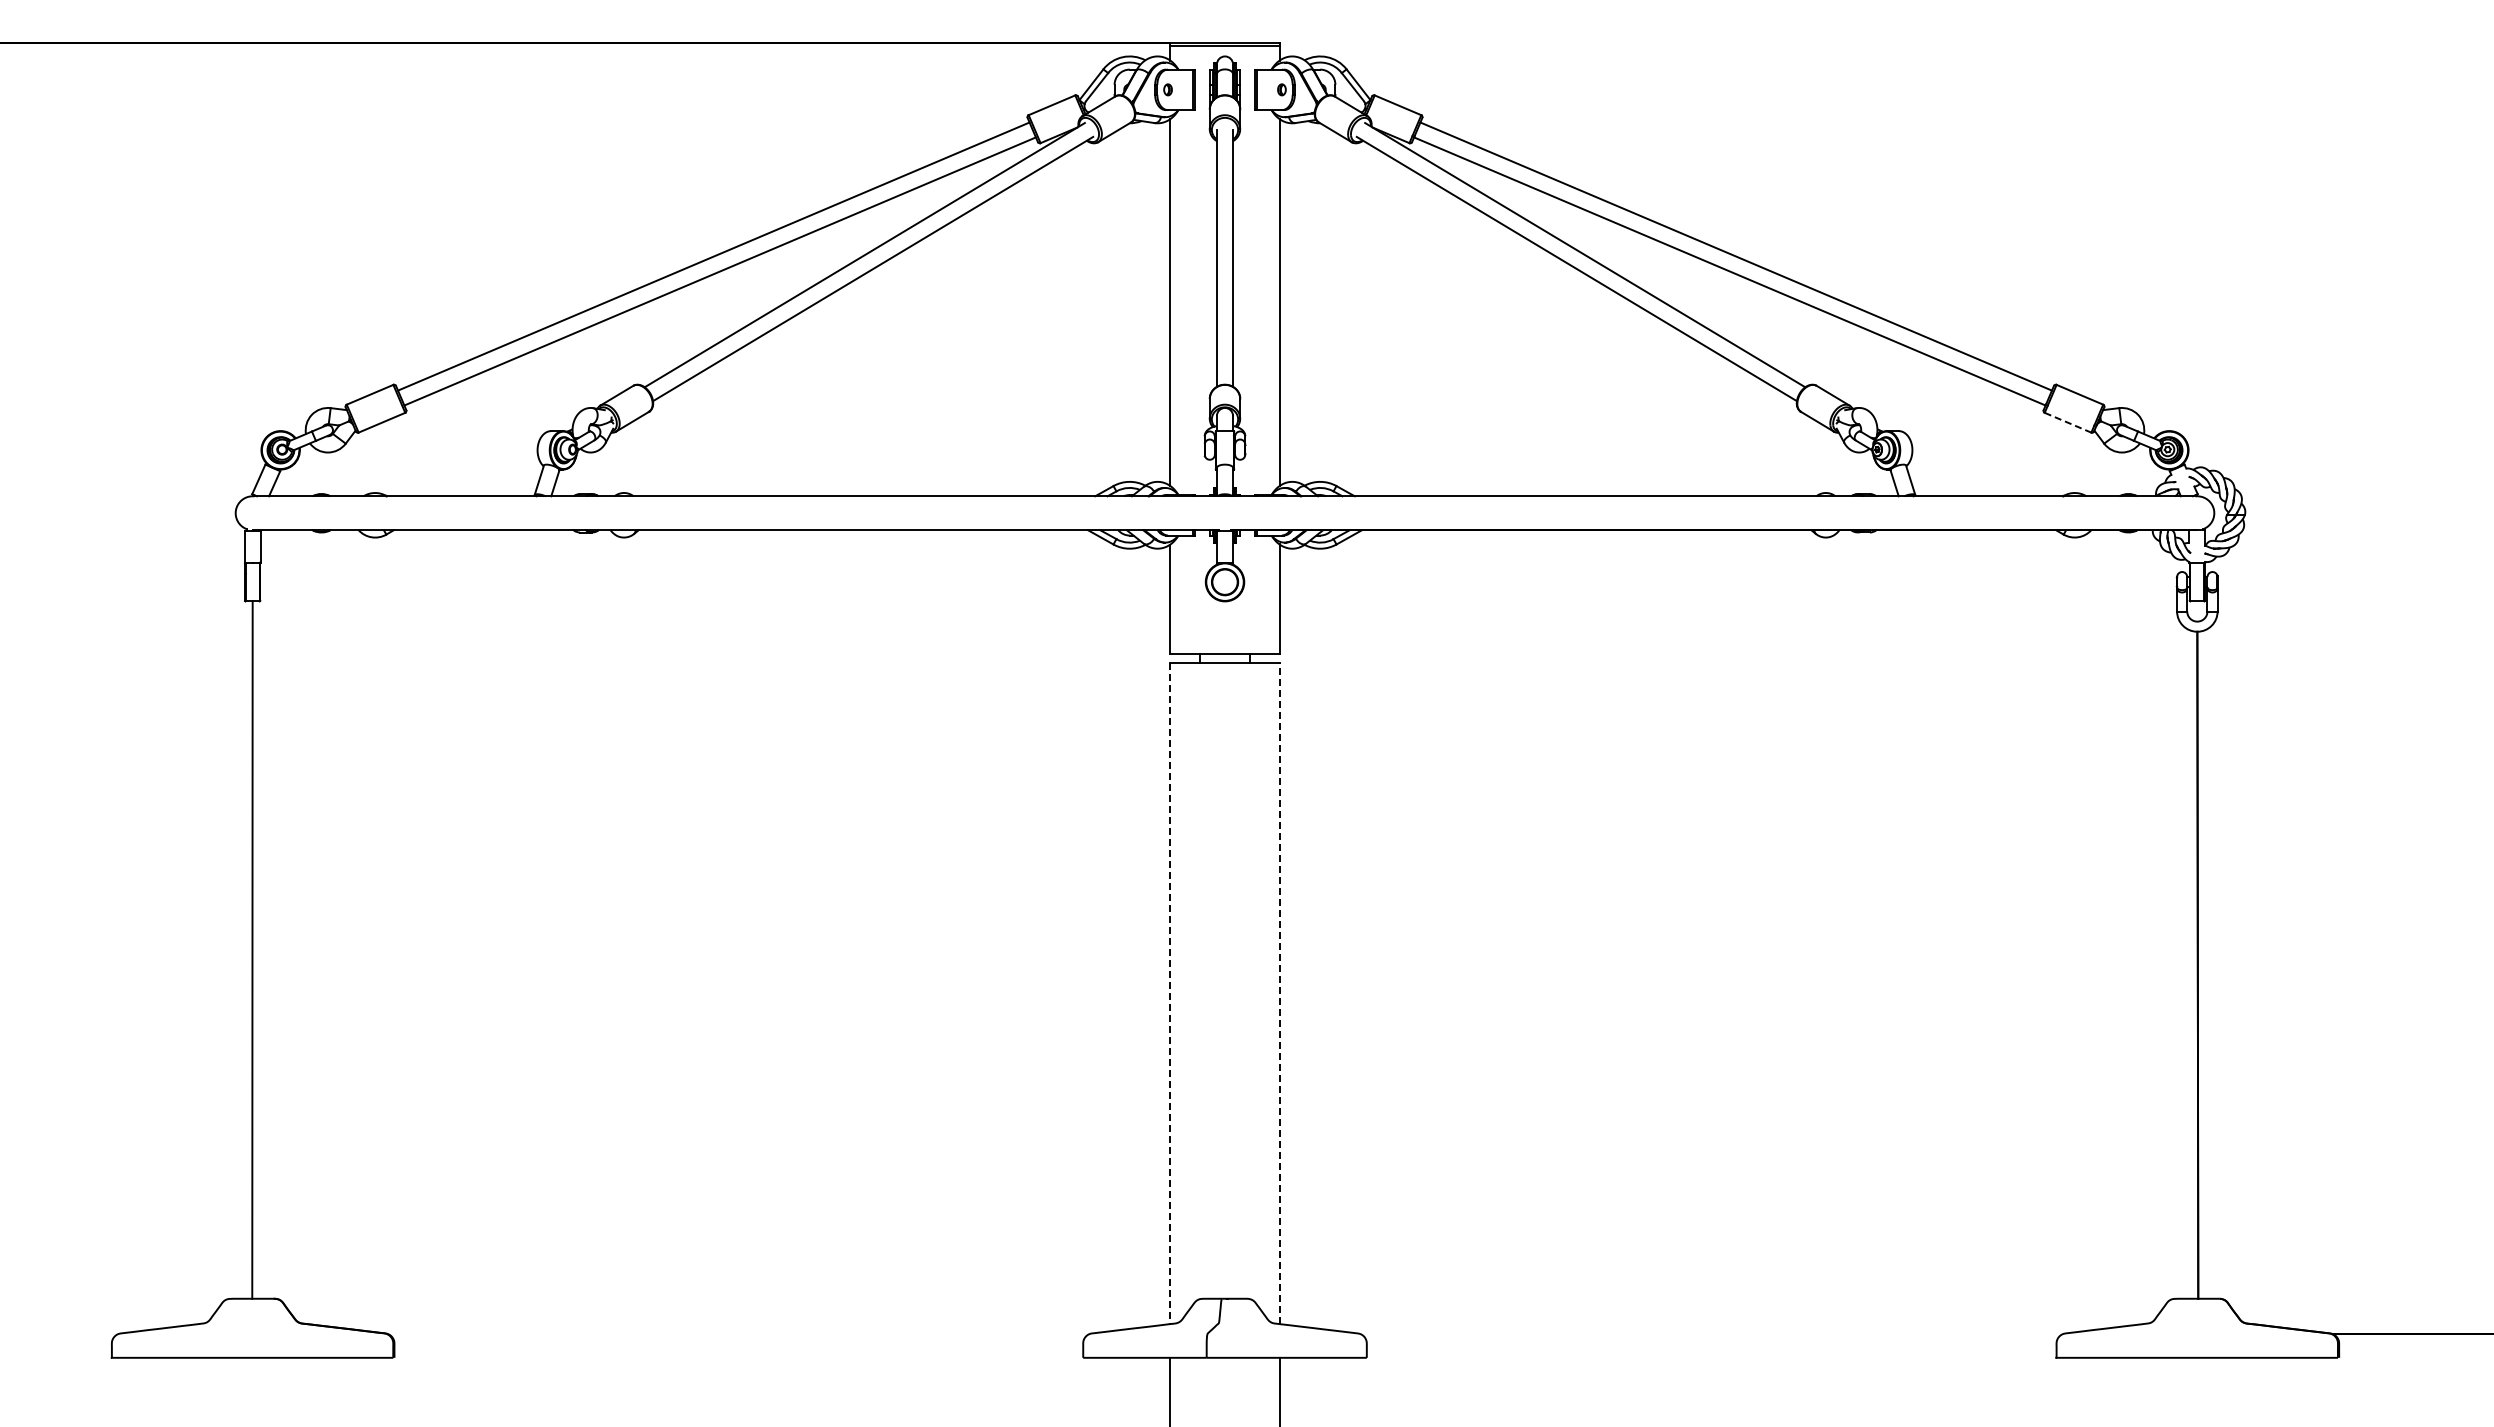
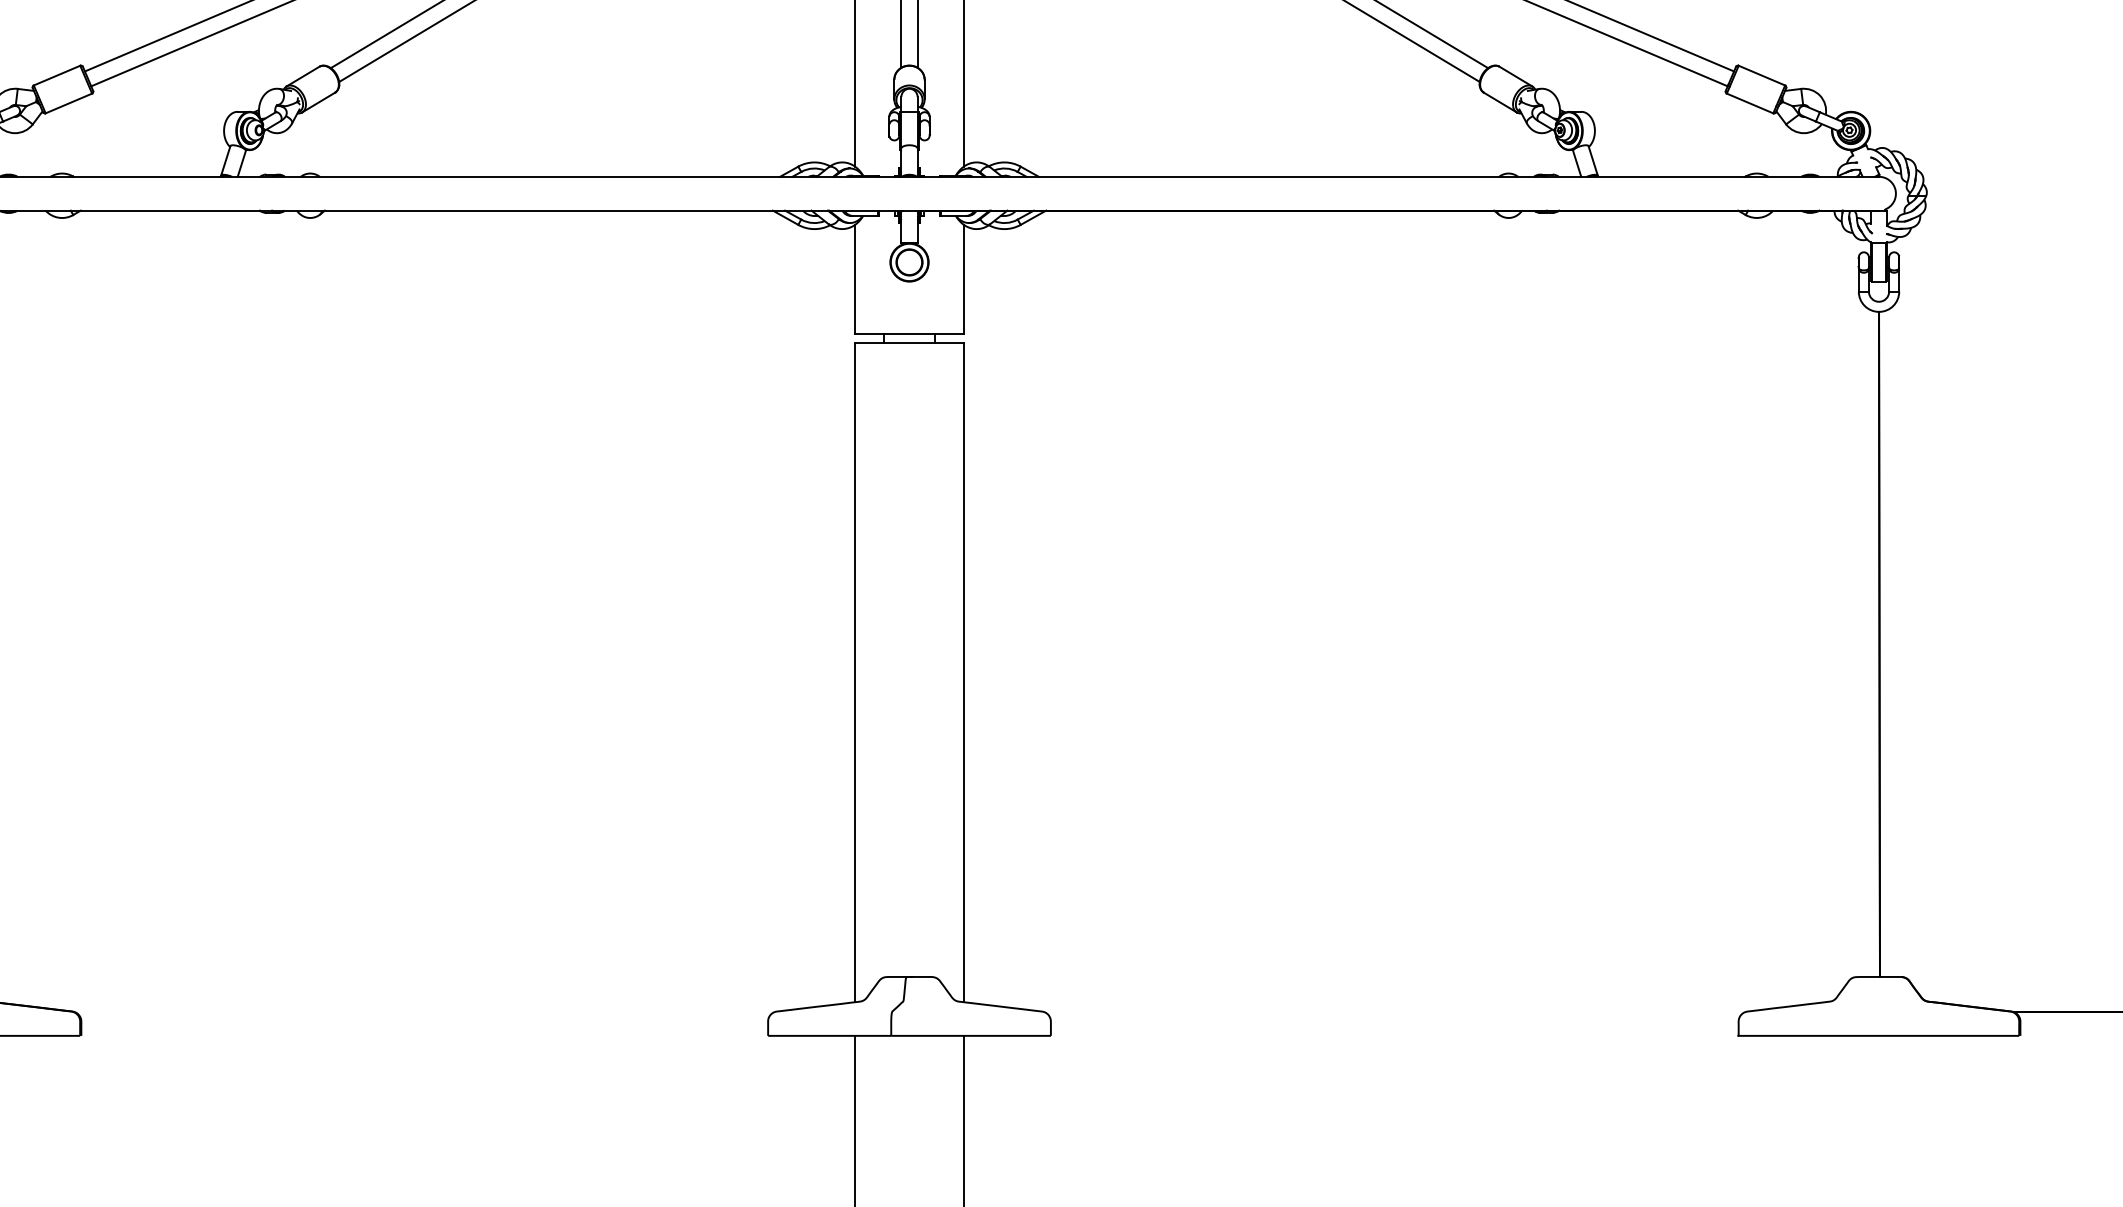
line: (2068, 422) -> (1750, 103), dashed -> solid
line: (1279, 993) -> (963, 672), dashed -> solid
line: (1170, 994) -> (855, 673), dashed -> solid

